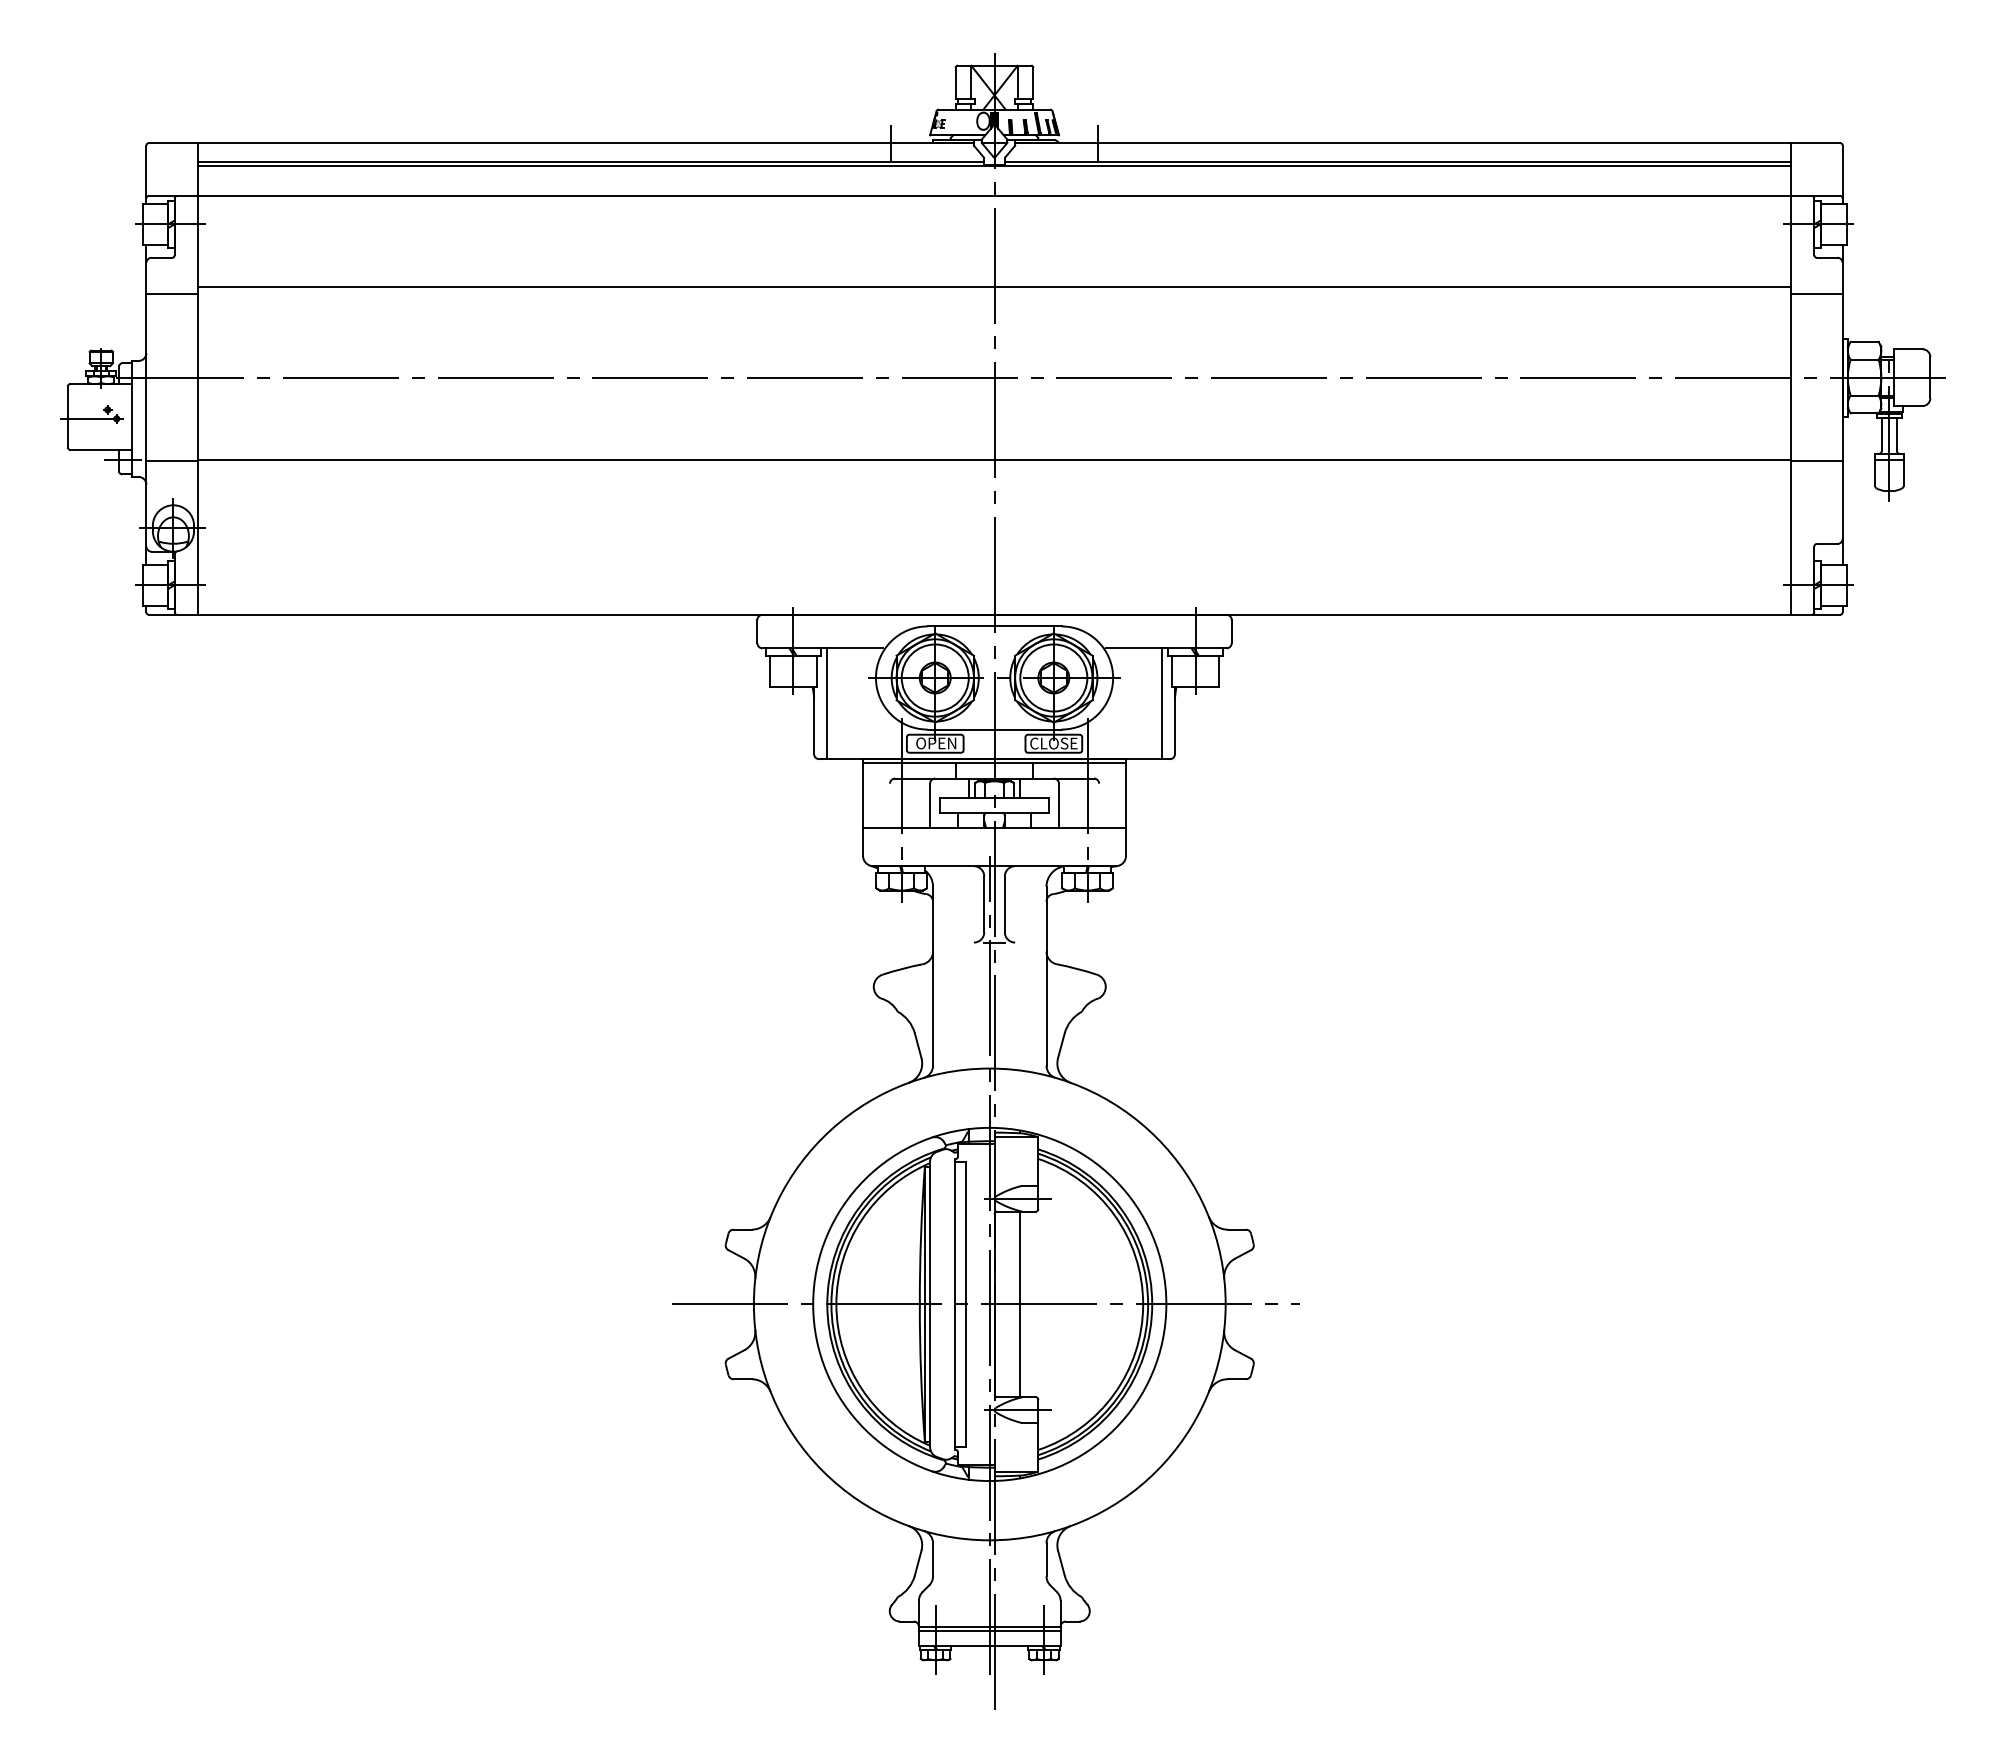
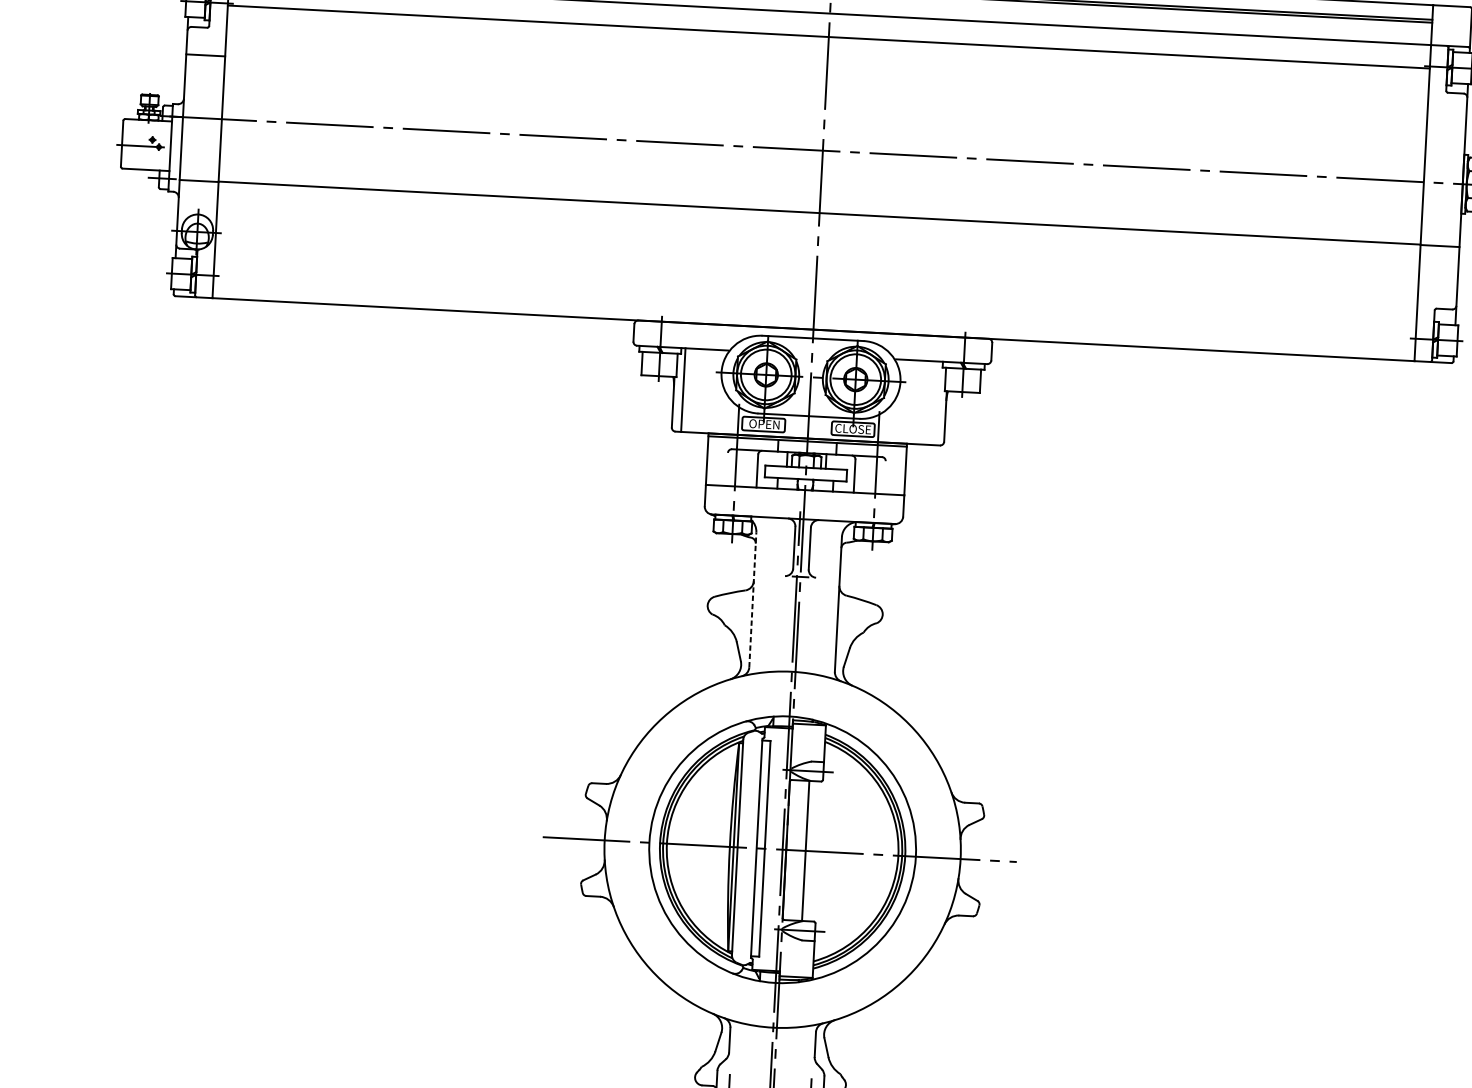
line: (994, 287) -> (828, 37), moved
line: (1816, 294) -> (1446, 120), removed
line: (1162, 703) -> (936, 403), removed
line: (933, 975) -> (753, 599), solid -> dashed

